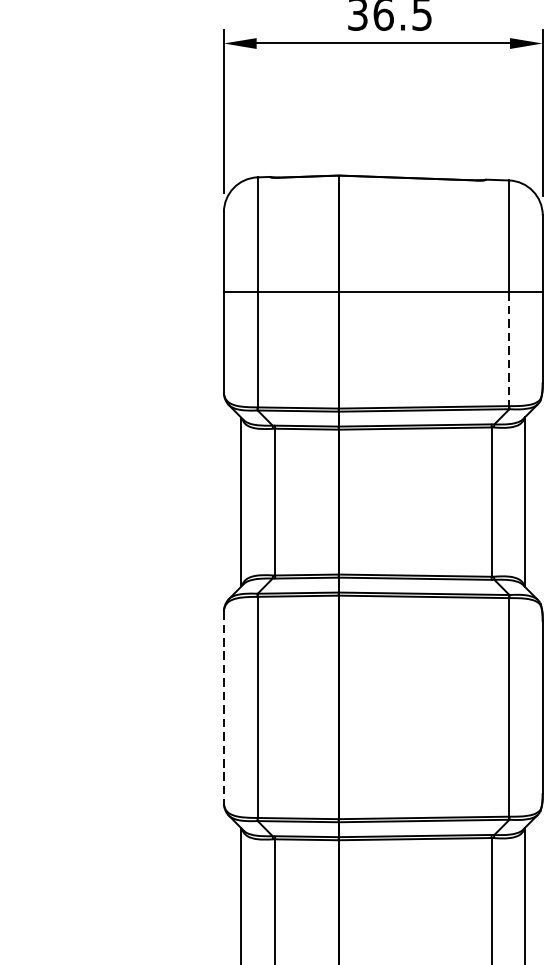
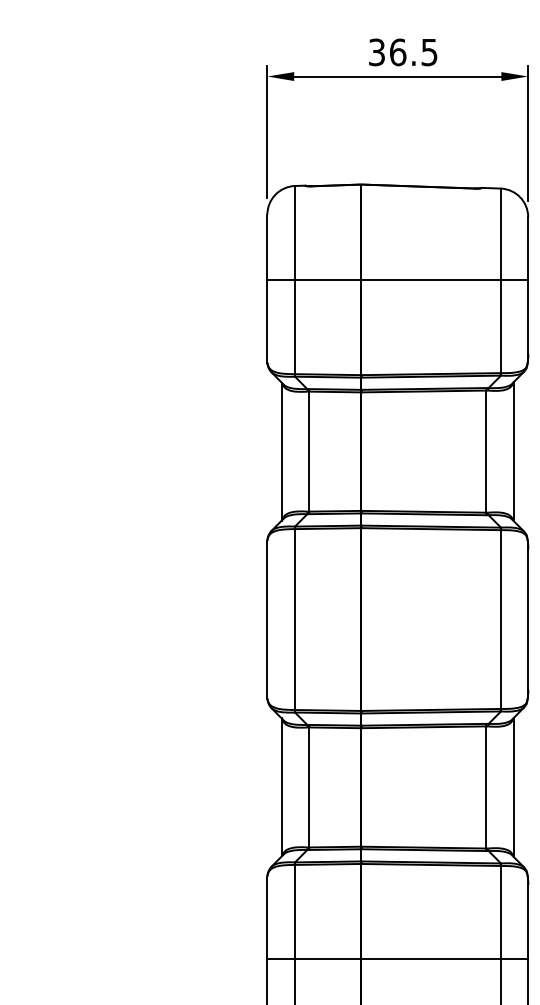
line: (508, 350) -> (500, 327), dashed -> solid
line: (224, 707) -> (267, 619), dashed -> solid

